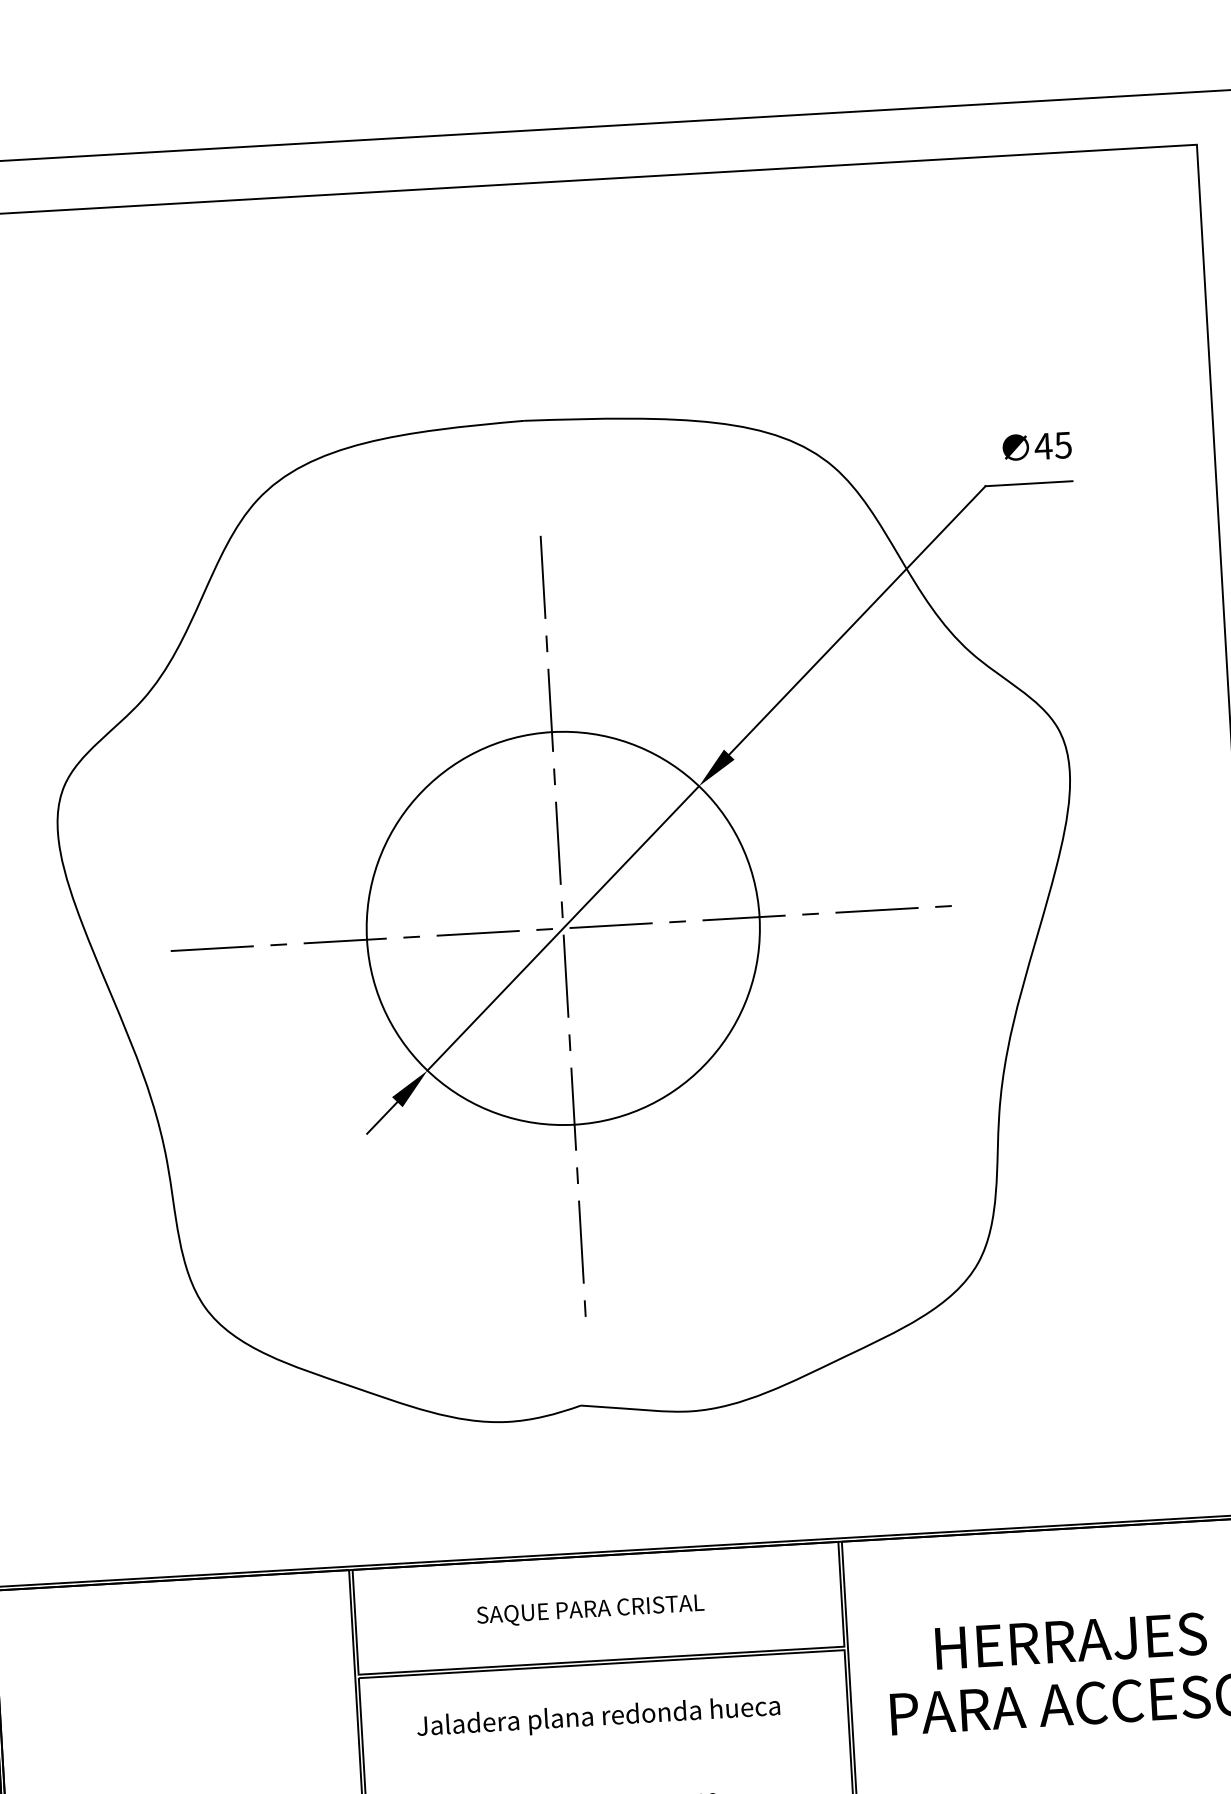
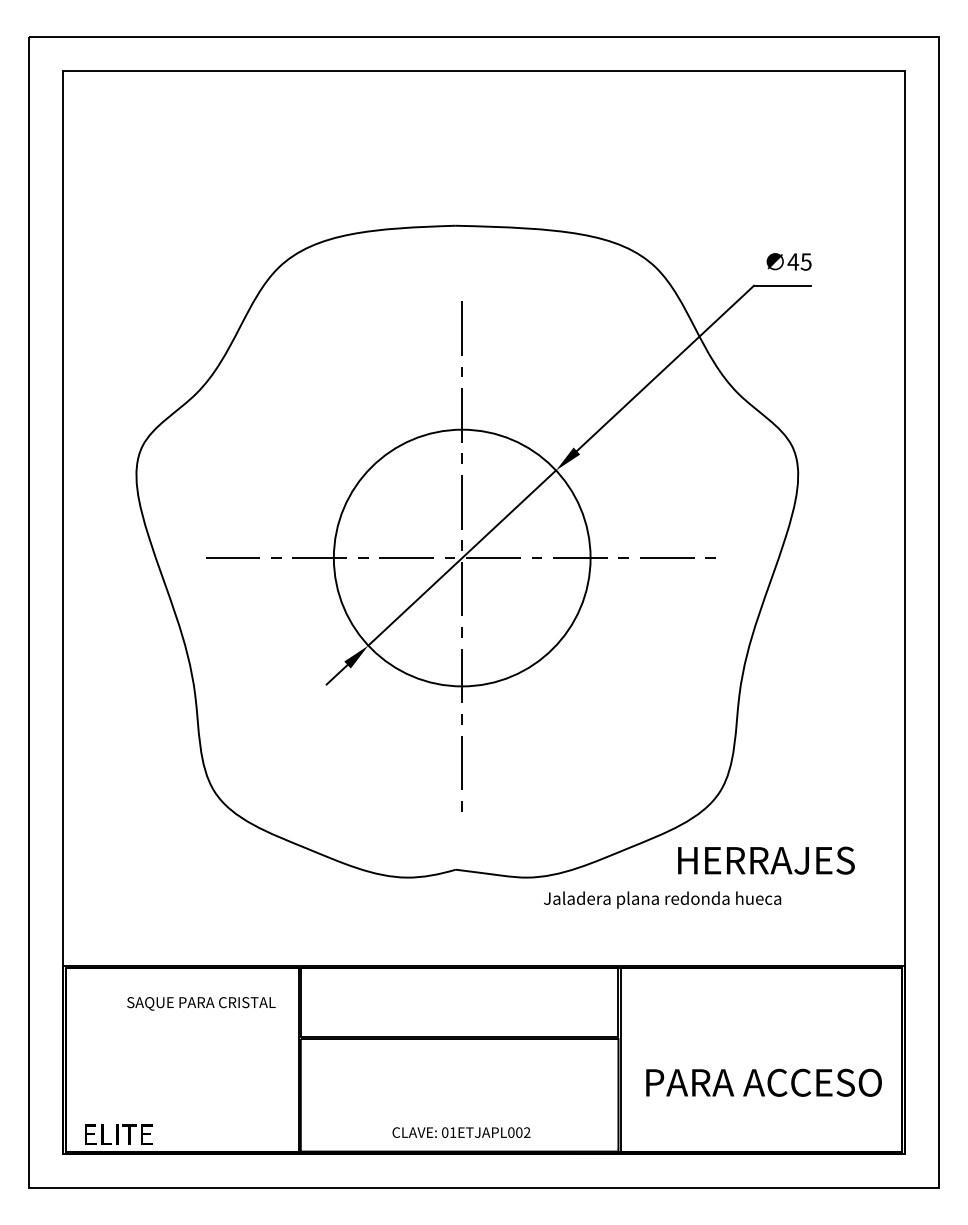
text: (590, 1610) -> (201, 1003), moved
text: (1071, 1640) -> (766, 860), moved
text: (598, 1717) -> (662, 899), moved

